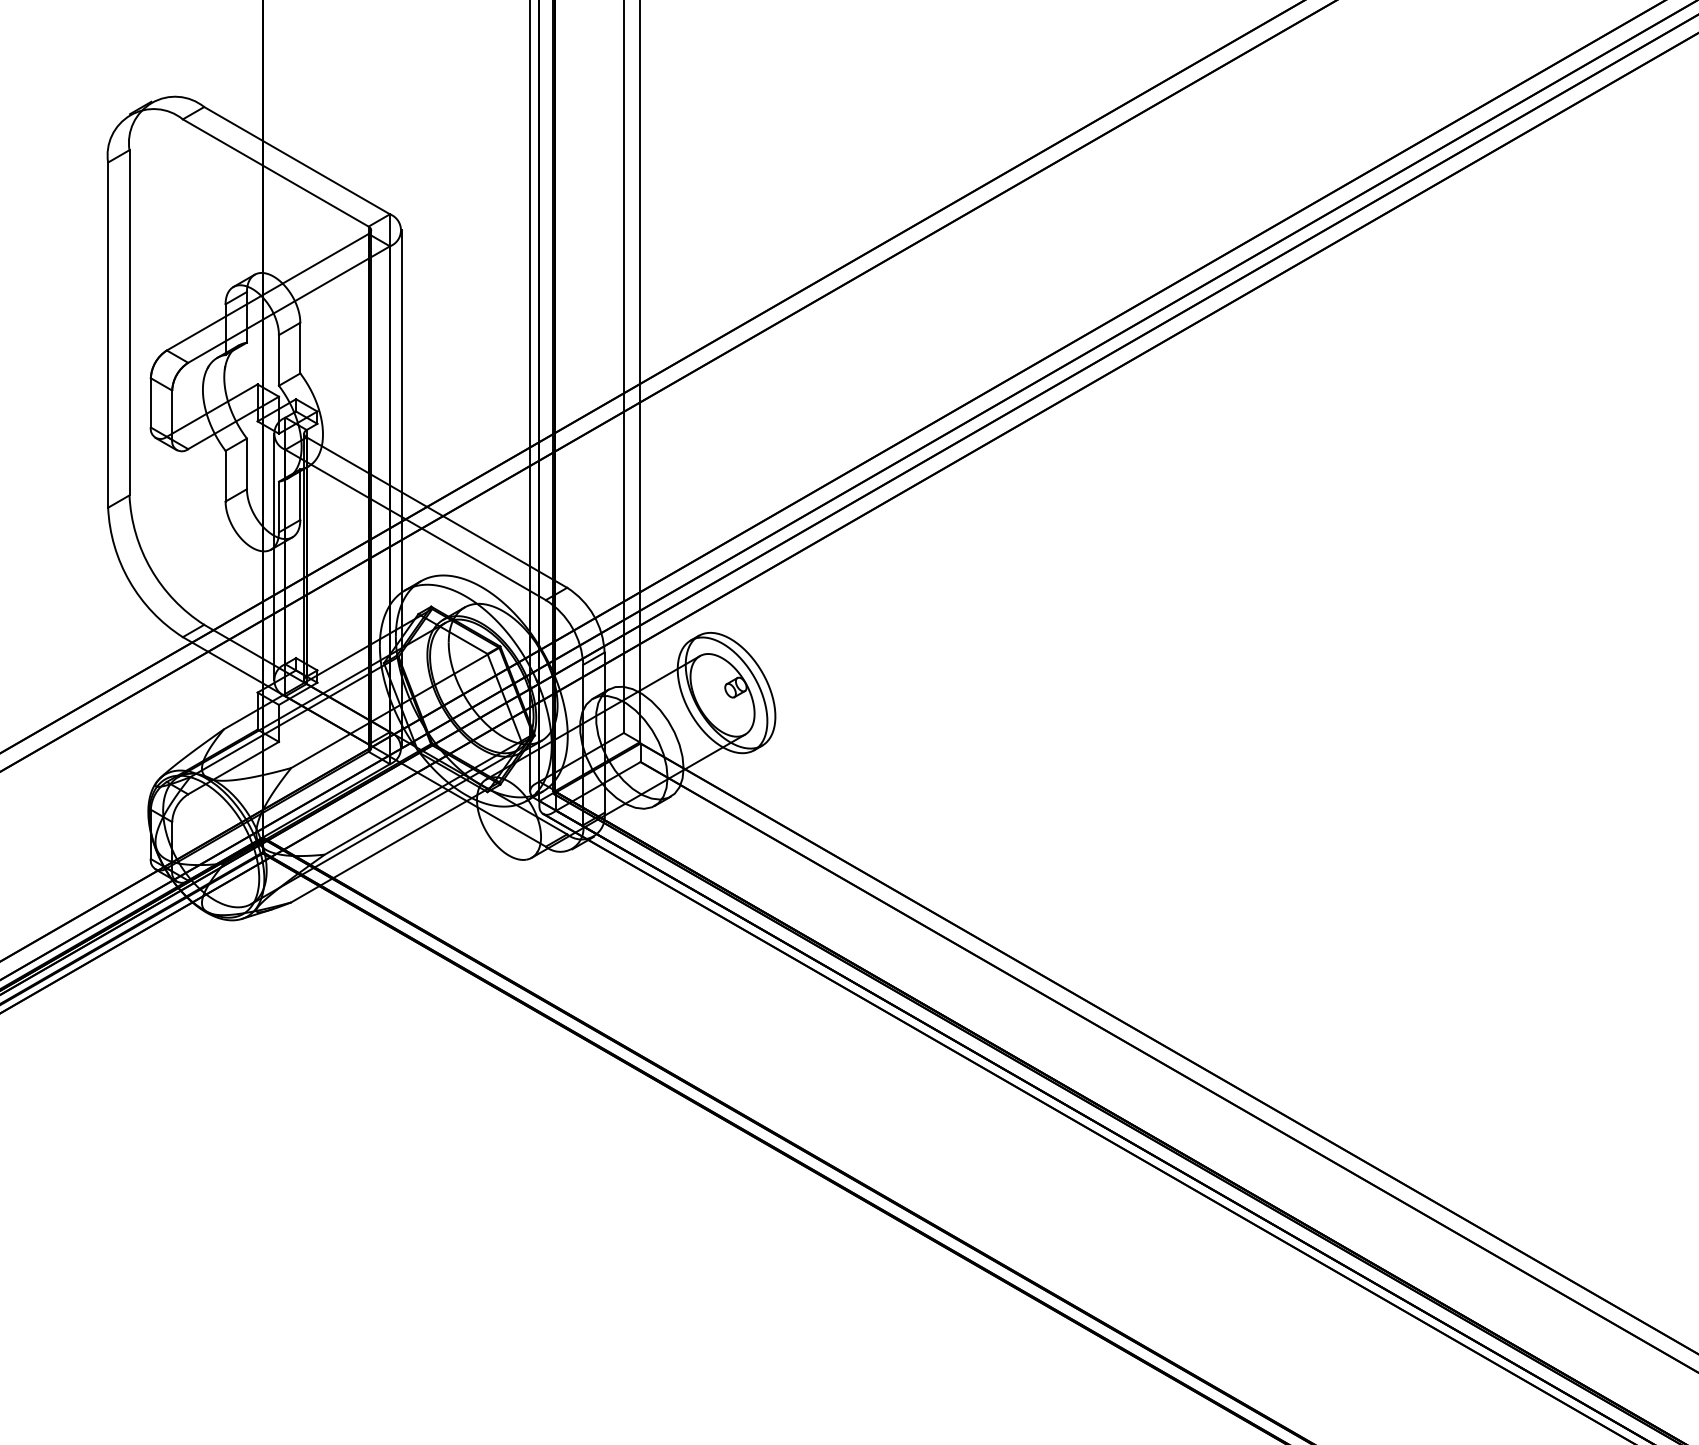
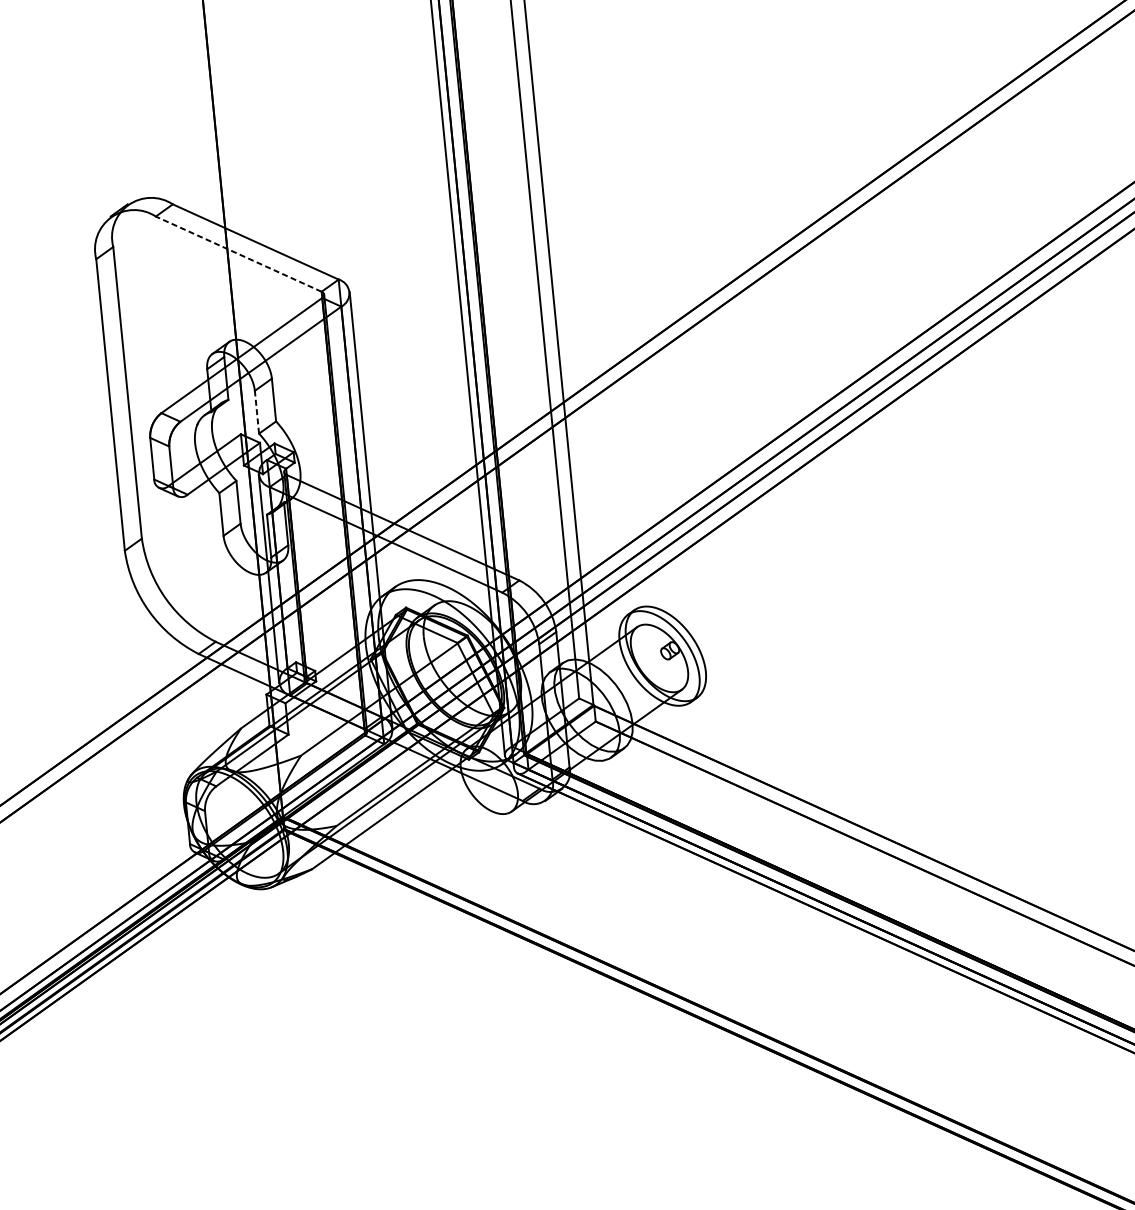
line: (275, 172) -> (238, 253), solid -> dashed
line: (278, 359) -> (256, 411), solid -> dashed

